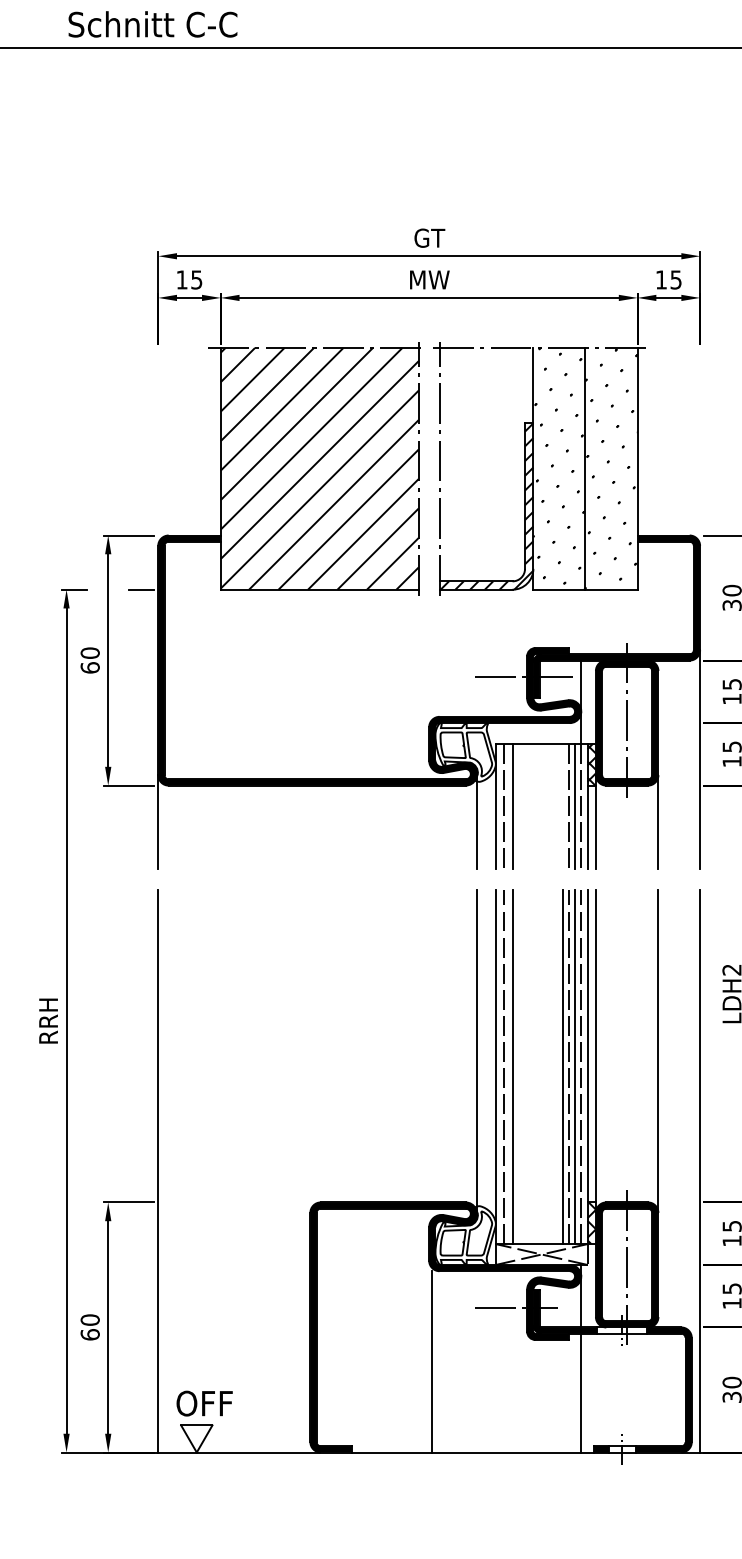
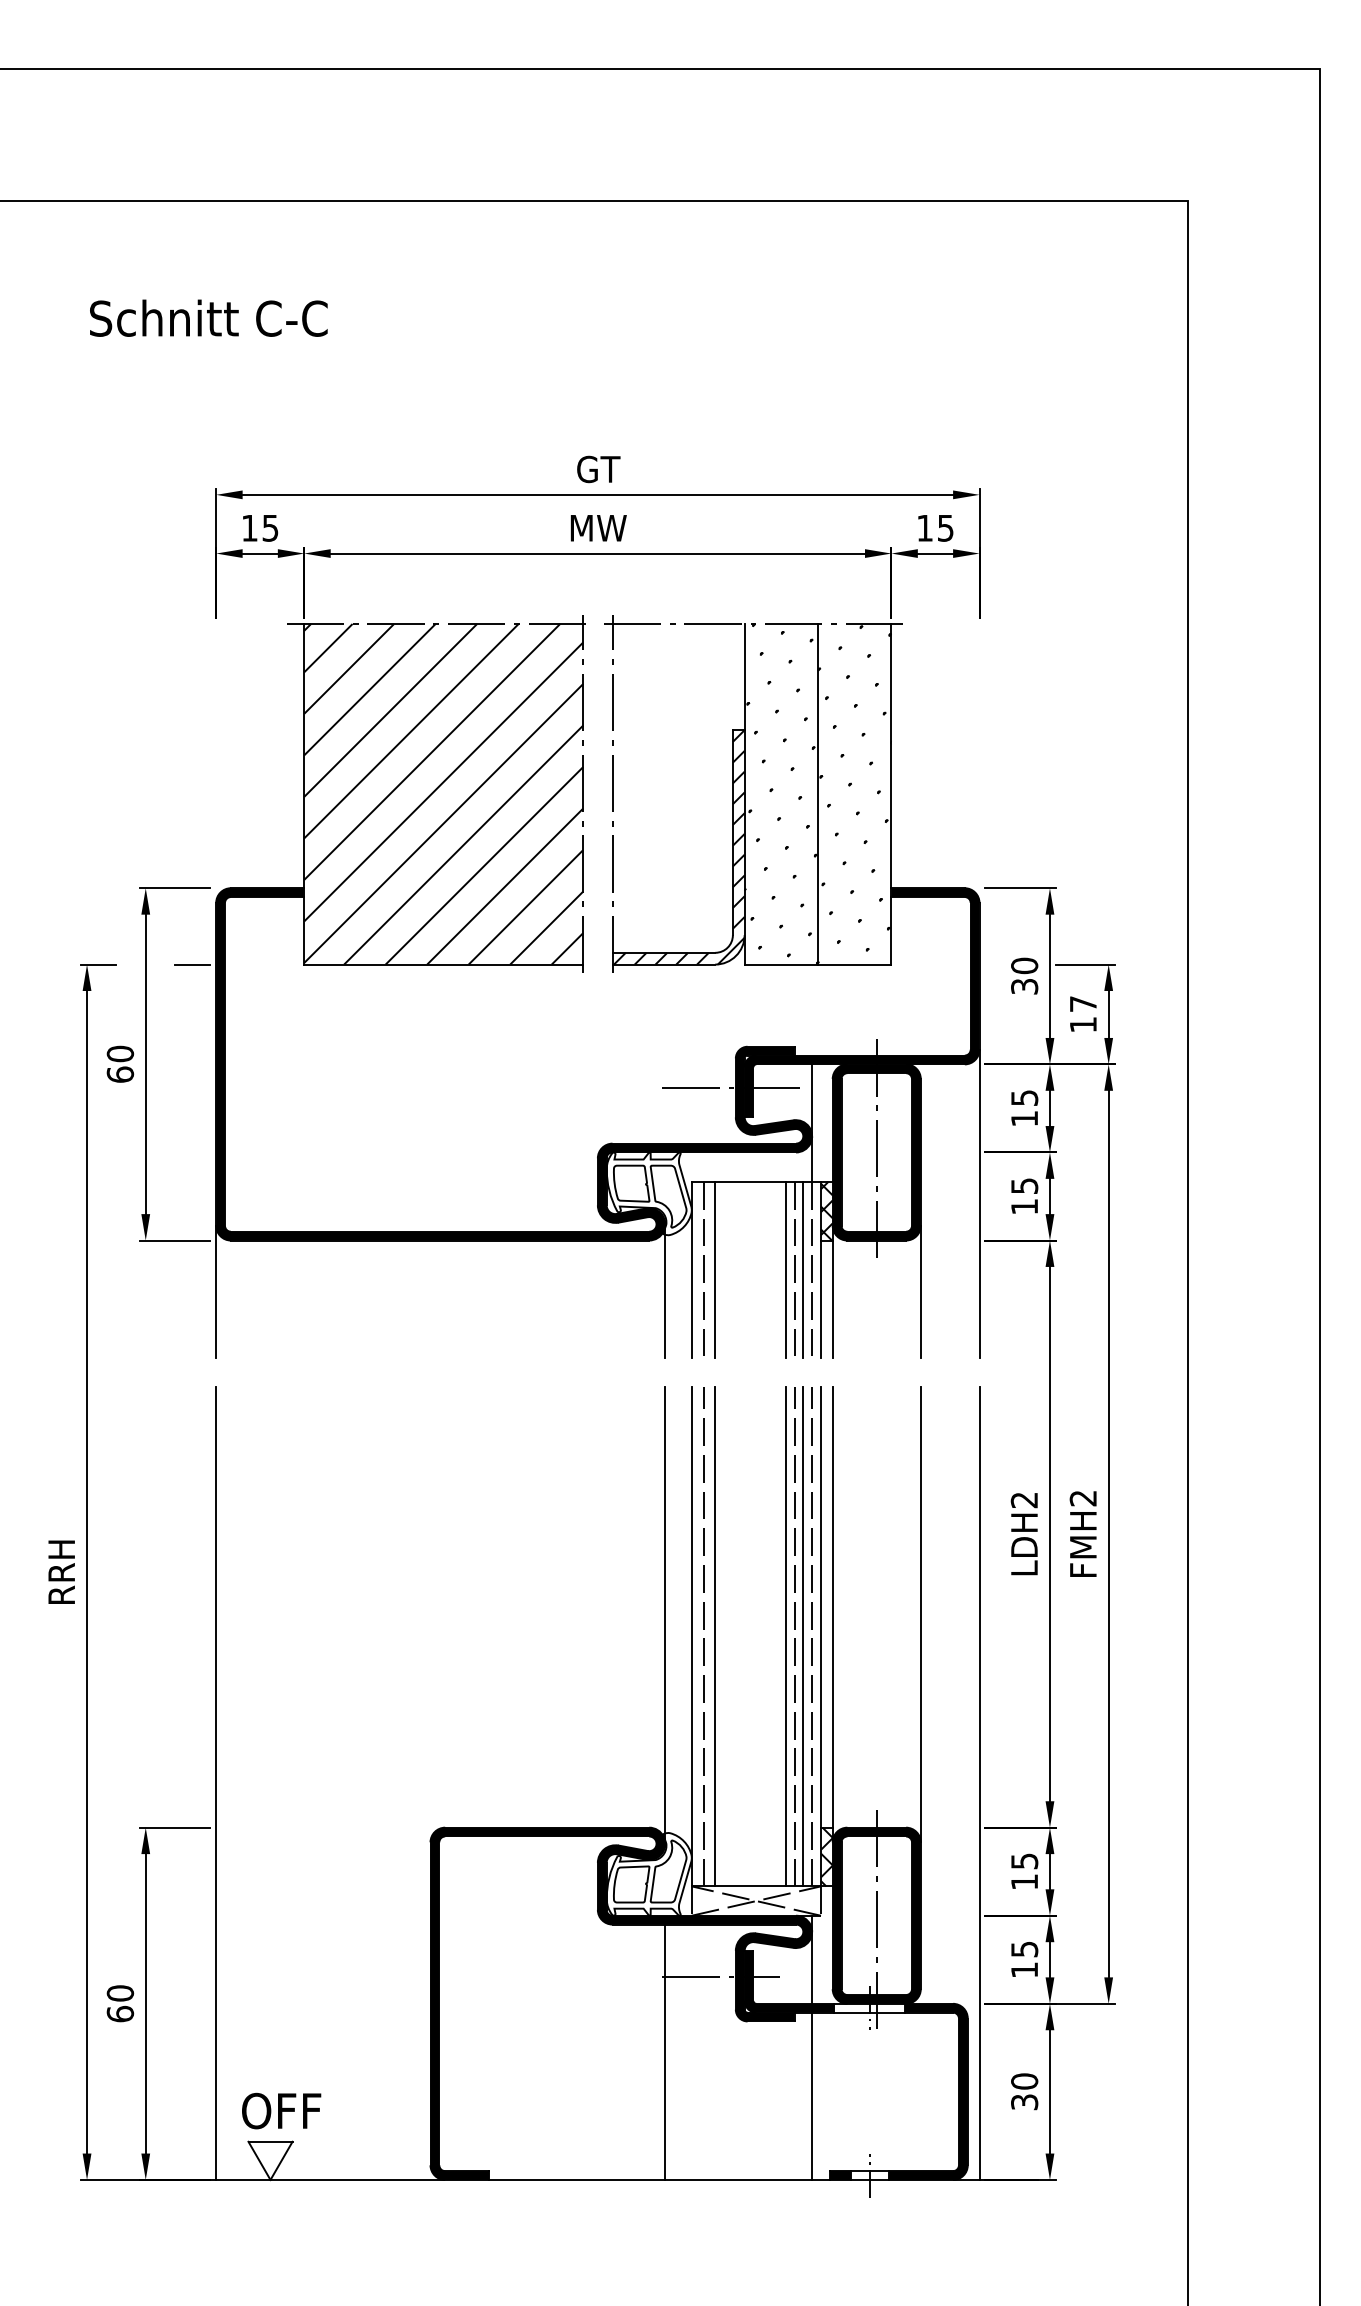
text: (152, 23) -> (208, 317), moved
line: (562, 806) -> (785, 1269), added
line: (432, 1361) -> (665, 2051), moved

